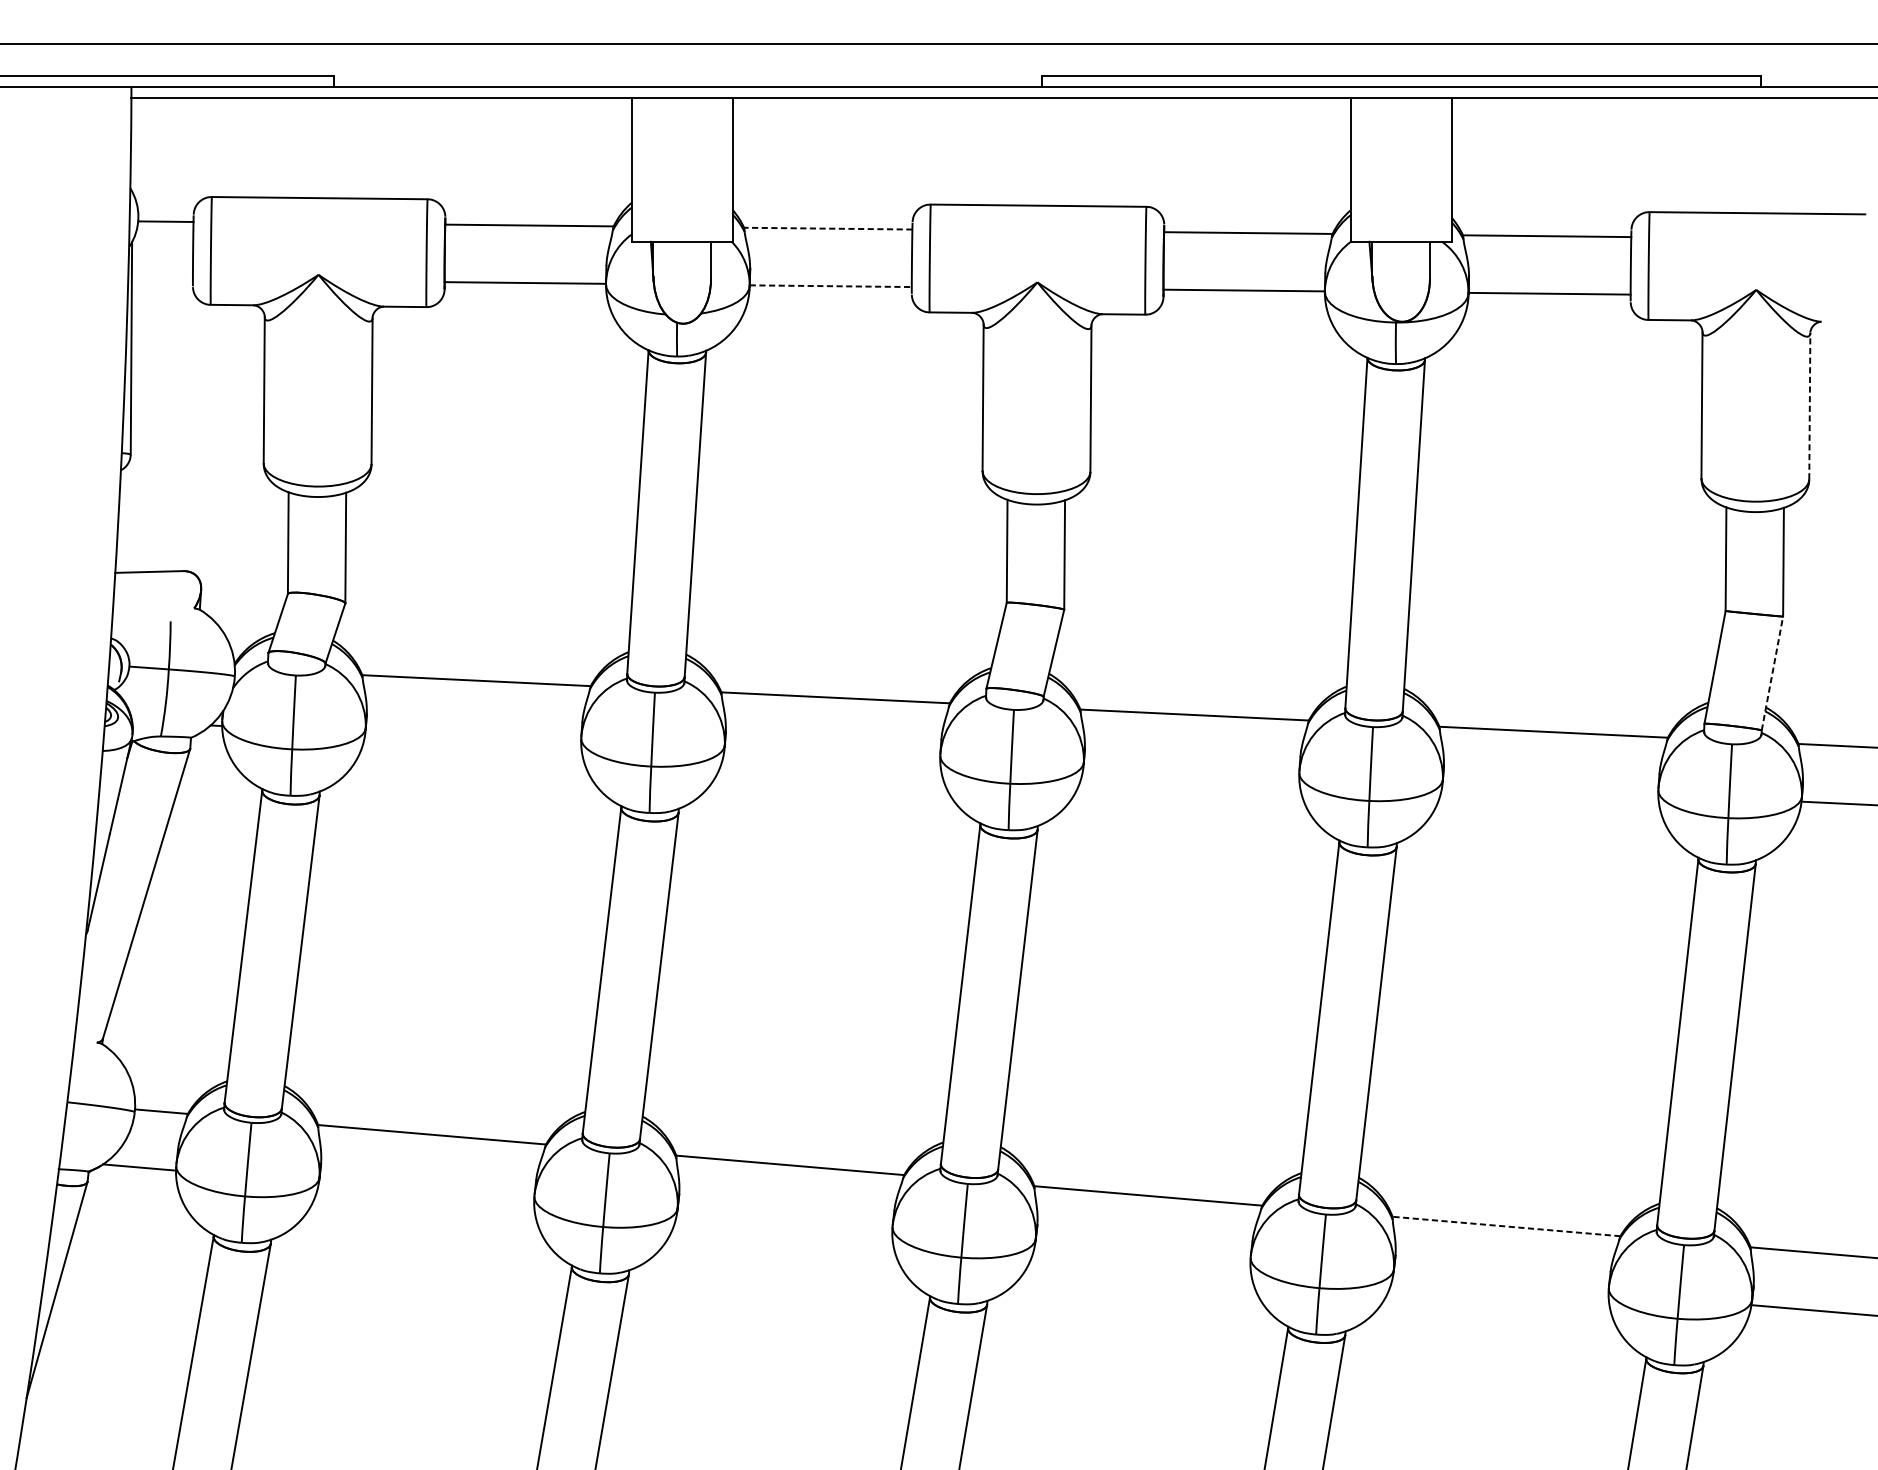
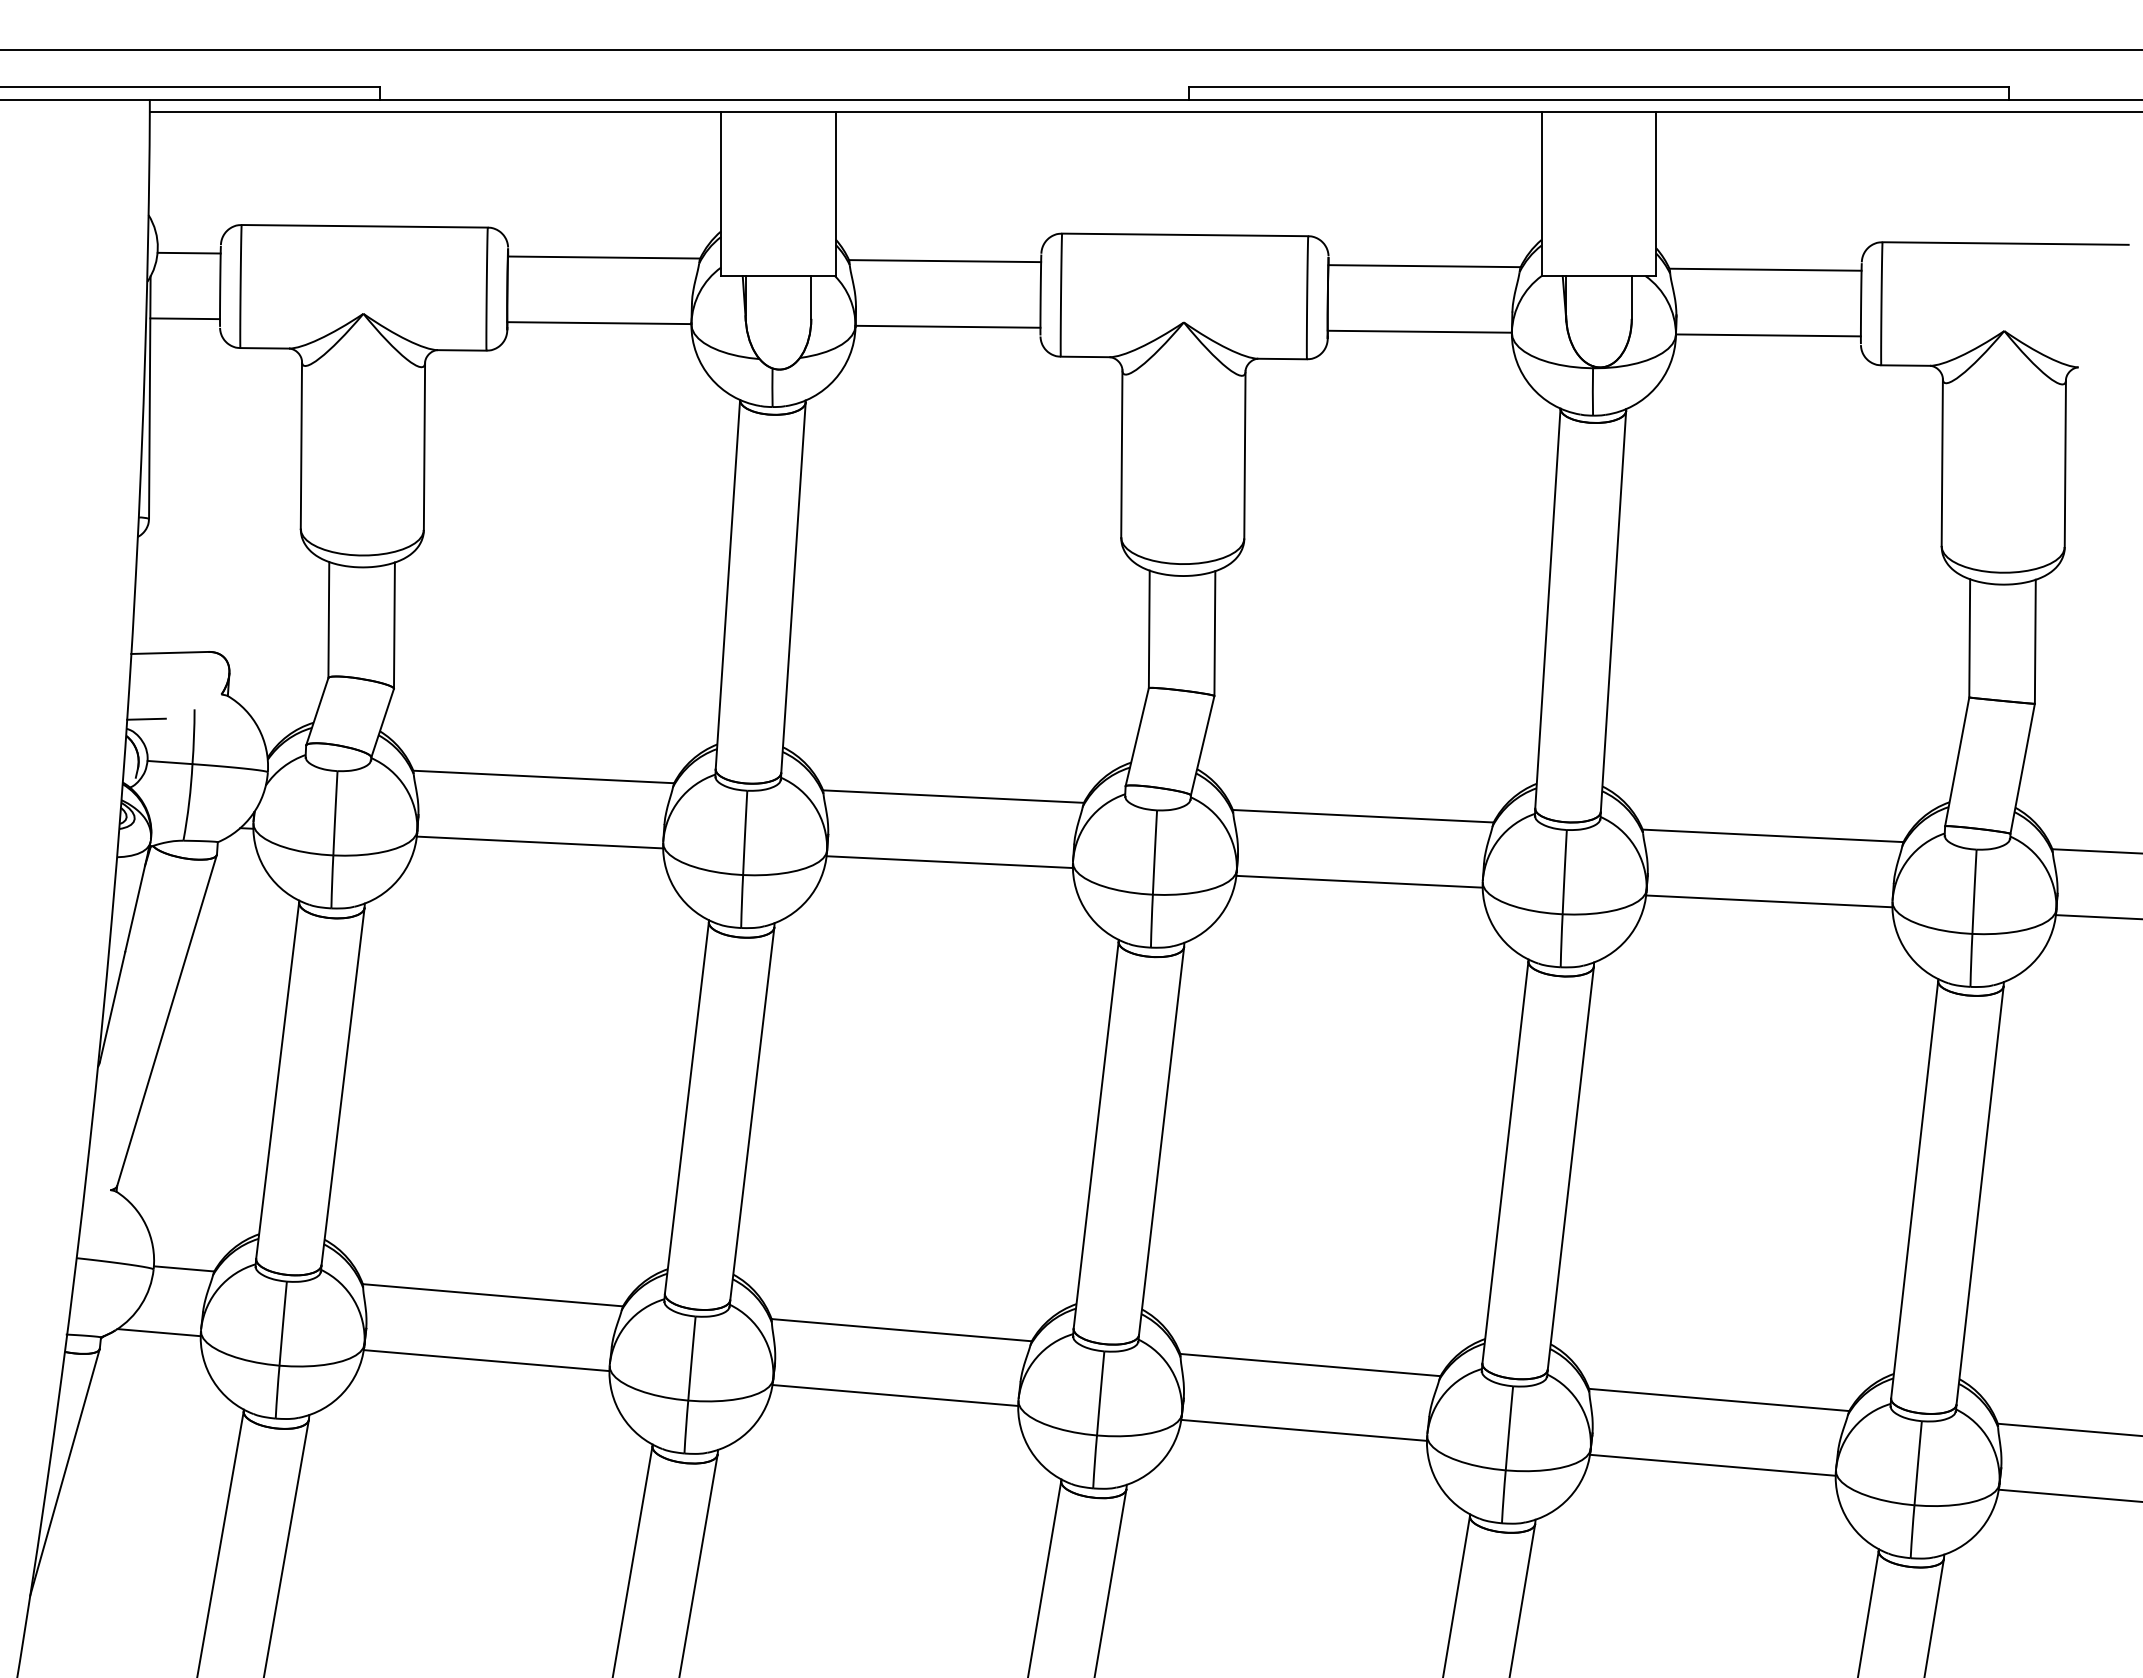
line: (827, 228) -> (944, 261), dashed -> solid
line: (162, 278) -> (185, 318), added
line: (831, 285) -> (948, 326), dashed -> solid
line: (1809, 405) -> (2065, 463), dashed -> solid
line: (128, 629) -> (146, 718), added
line: (1772, 673) -> (2022, 768), dashed -> solid
line: (472, 738) -> (539, 842), added
line: (832, 755) -> (949, 862), added
line: (1191, 772) -> (1359, 881), added
line: (1550, 789) -> (1769, 901), added
line: (426, 1191) -> (486, 1360), added
line: (784, 1222) -> (895, 1395), added
line: (1506, 1226) -> (1719, 1399), dashed -> solid
line: (1142, 1252) -> (1303, 1429), added
line: (1500, 1283) -> (1712, 1464), added

